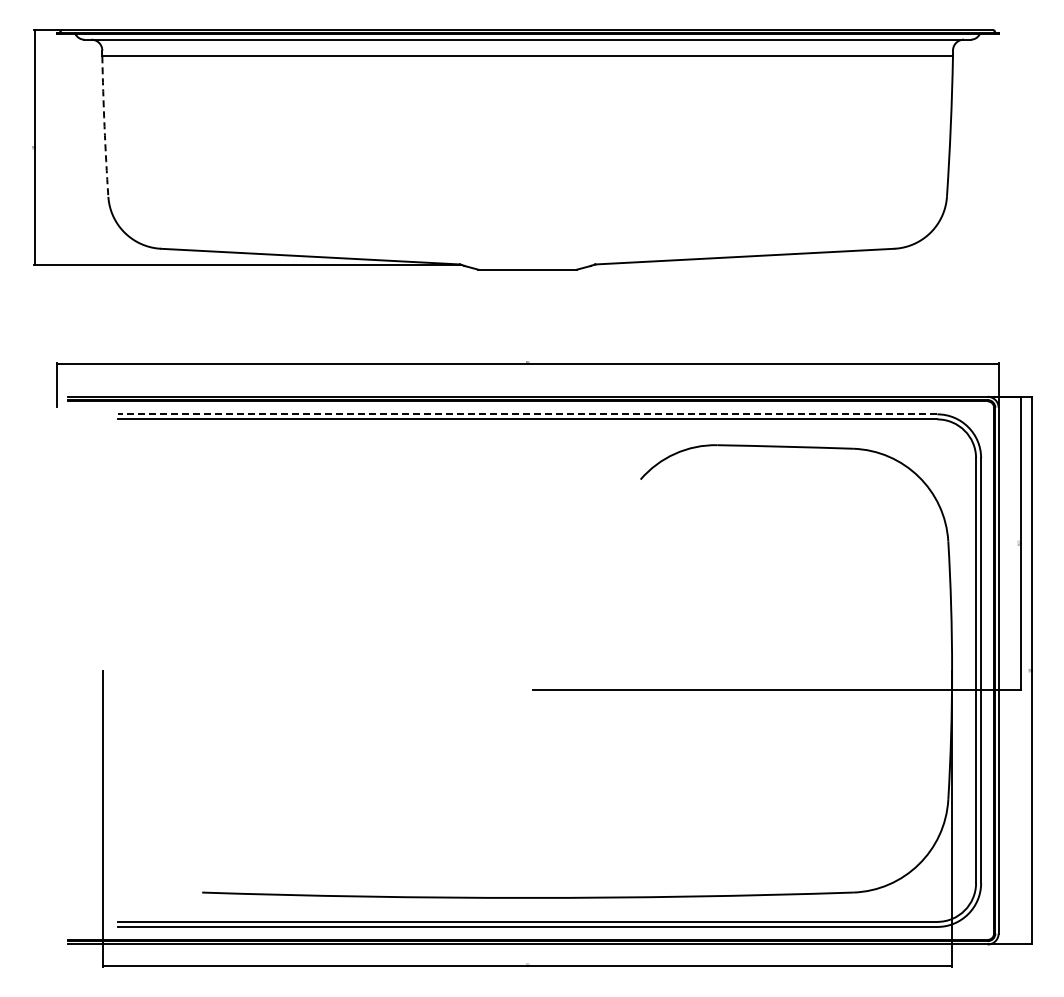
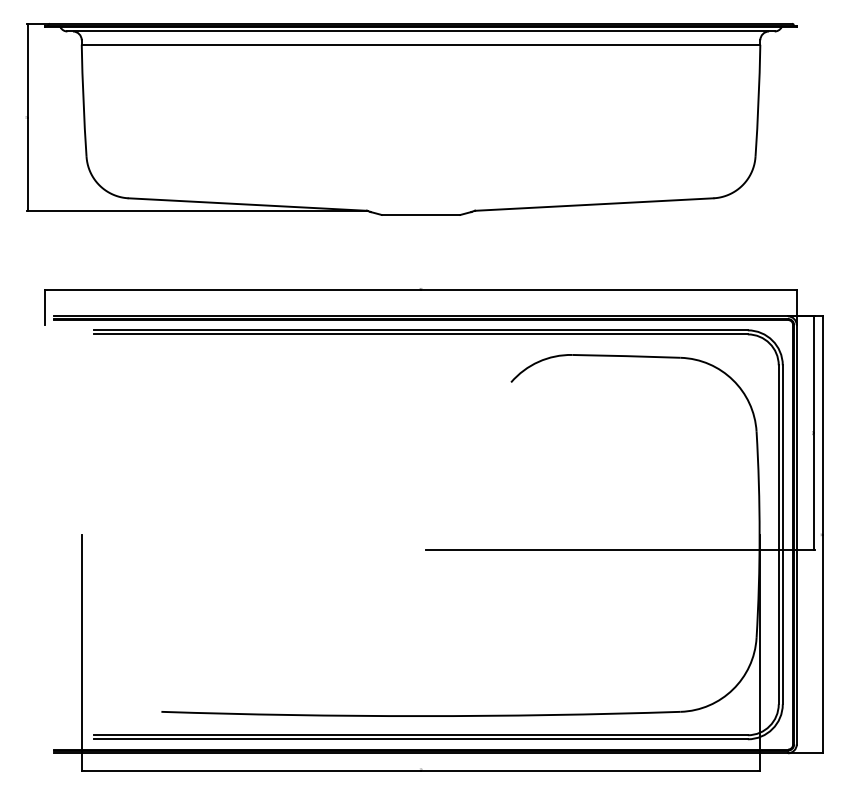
arc: (104, 126) -> (83, 100), dashed -> solid
line: (527, 414) -> (420, 330), dashed -> solid

